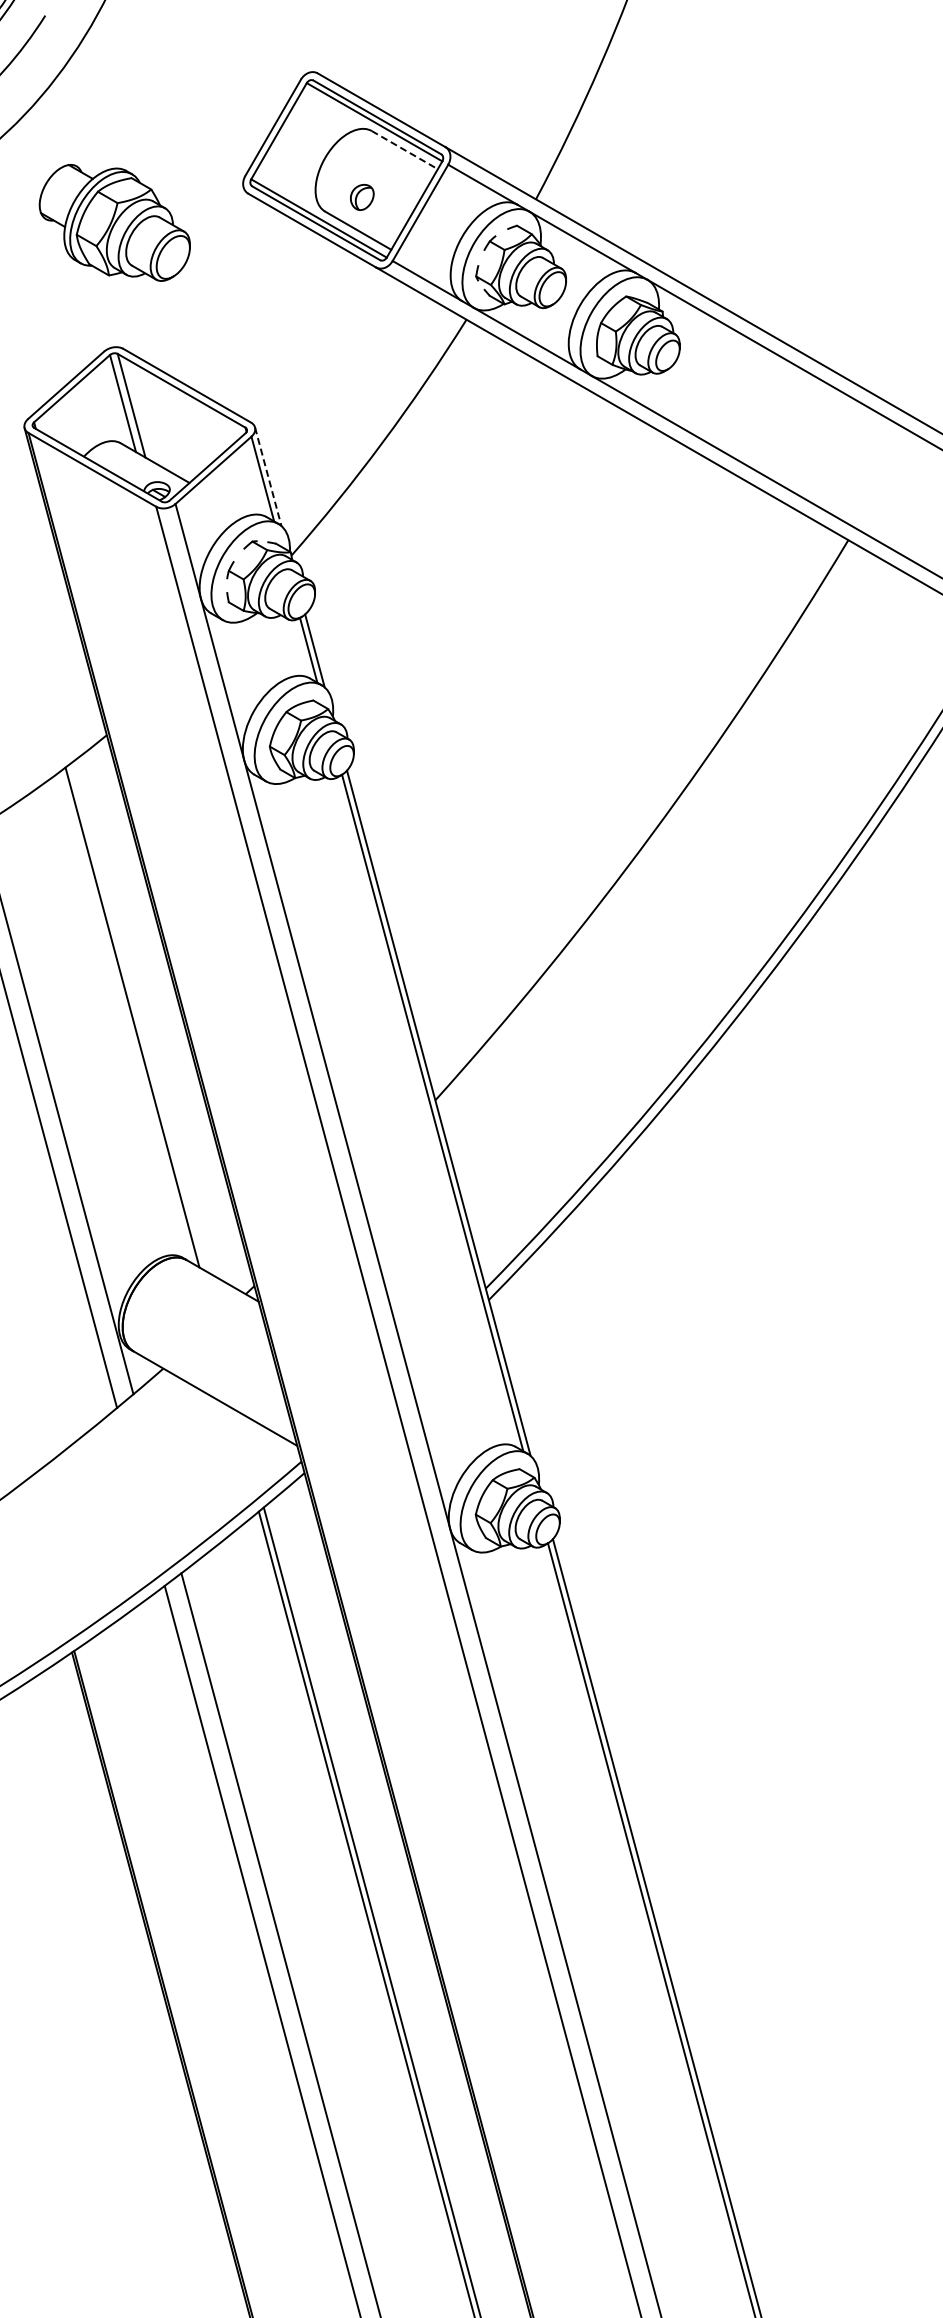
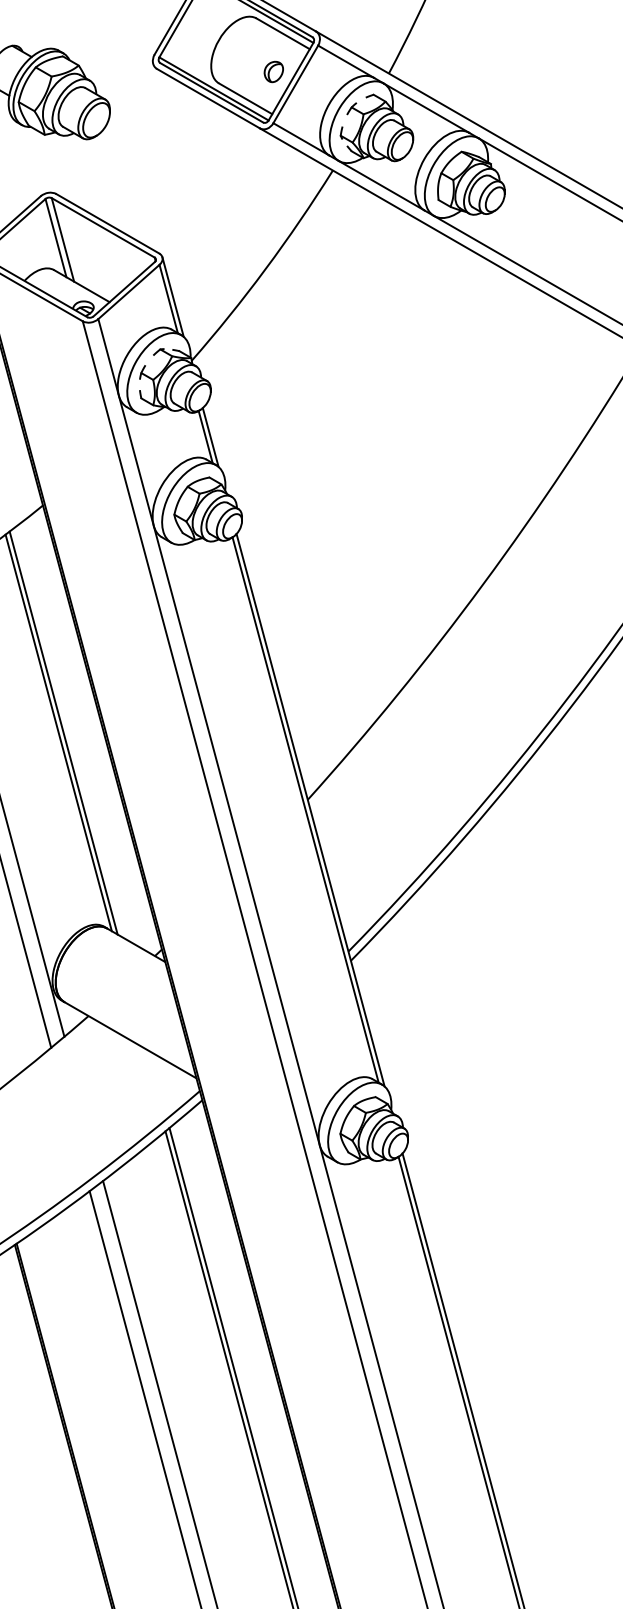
line: (405, 150) -> (283, 34), dashed -> solid
part: (362, 196) -> (274, 71), moved
line: (268, 477) -> (173, 297), dashed -> solid
line: (126, 1017) -> (58, 733), added

